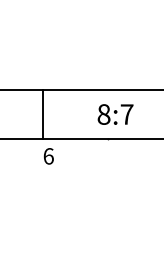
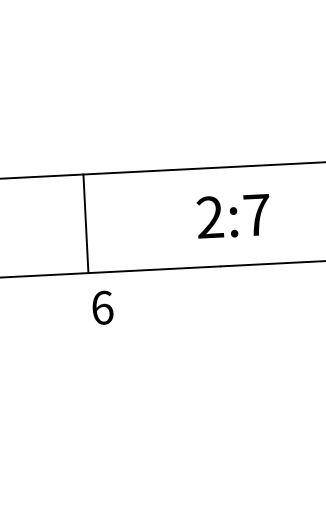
text: (103, 114) -> (209, 217), 8:7 -> 2:7

